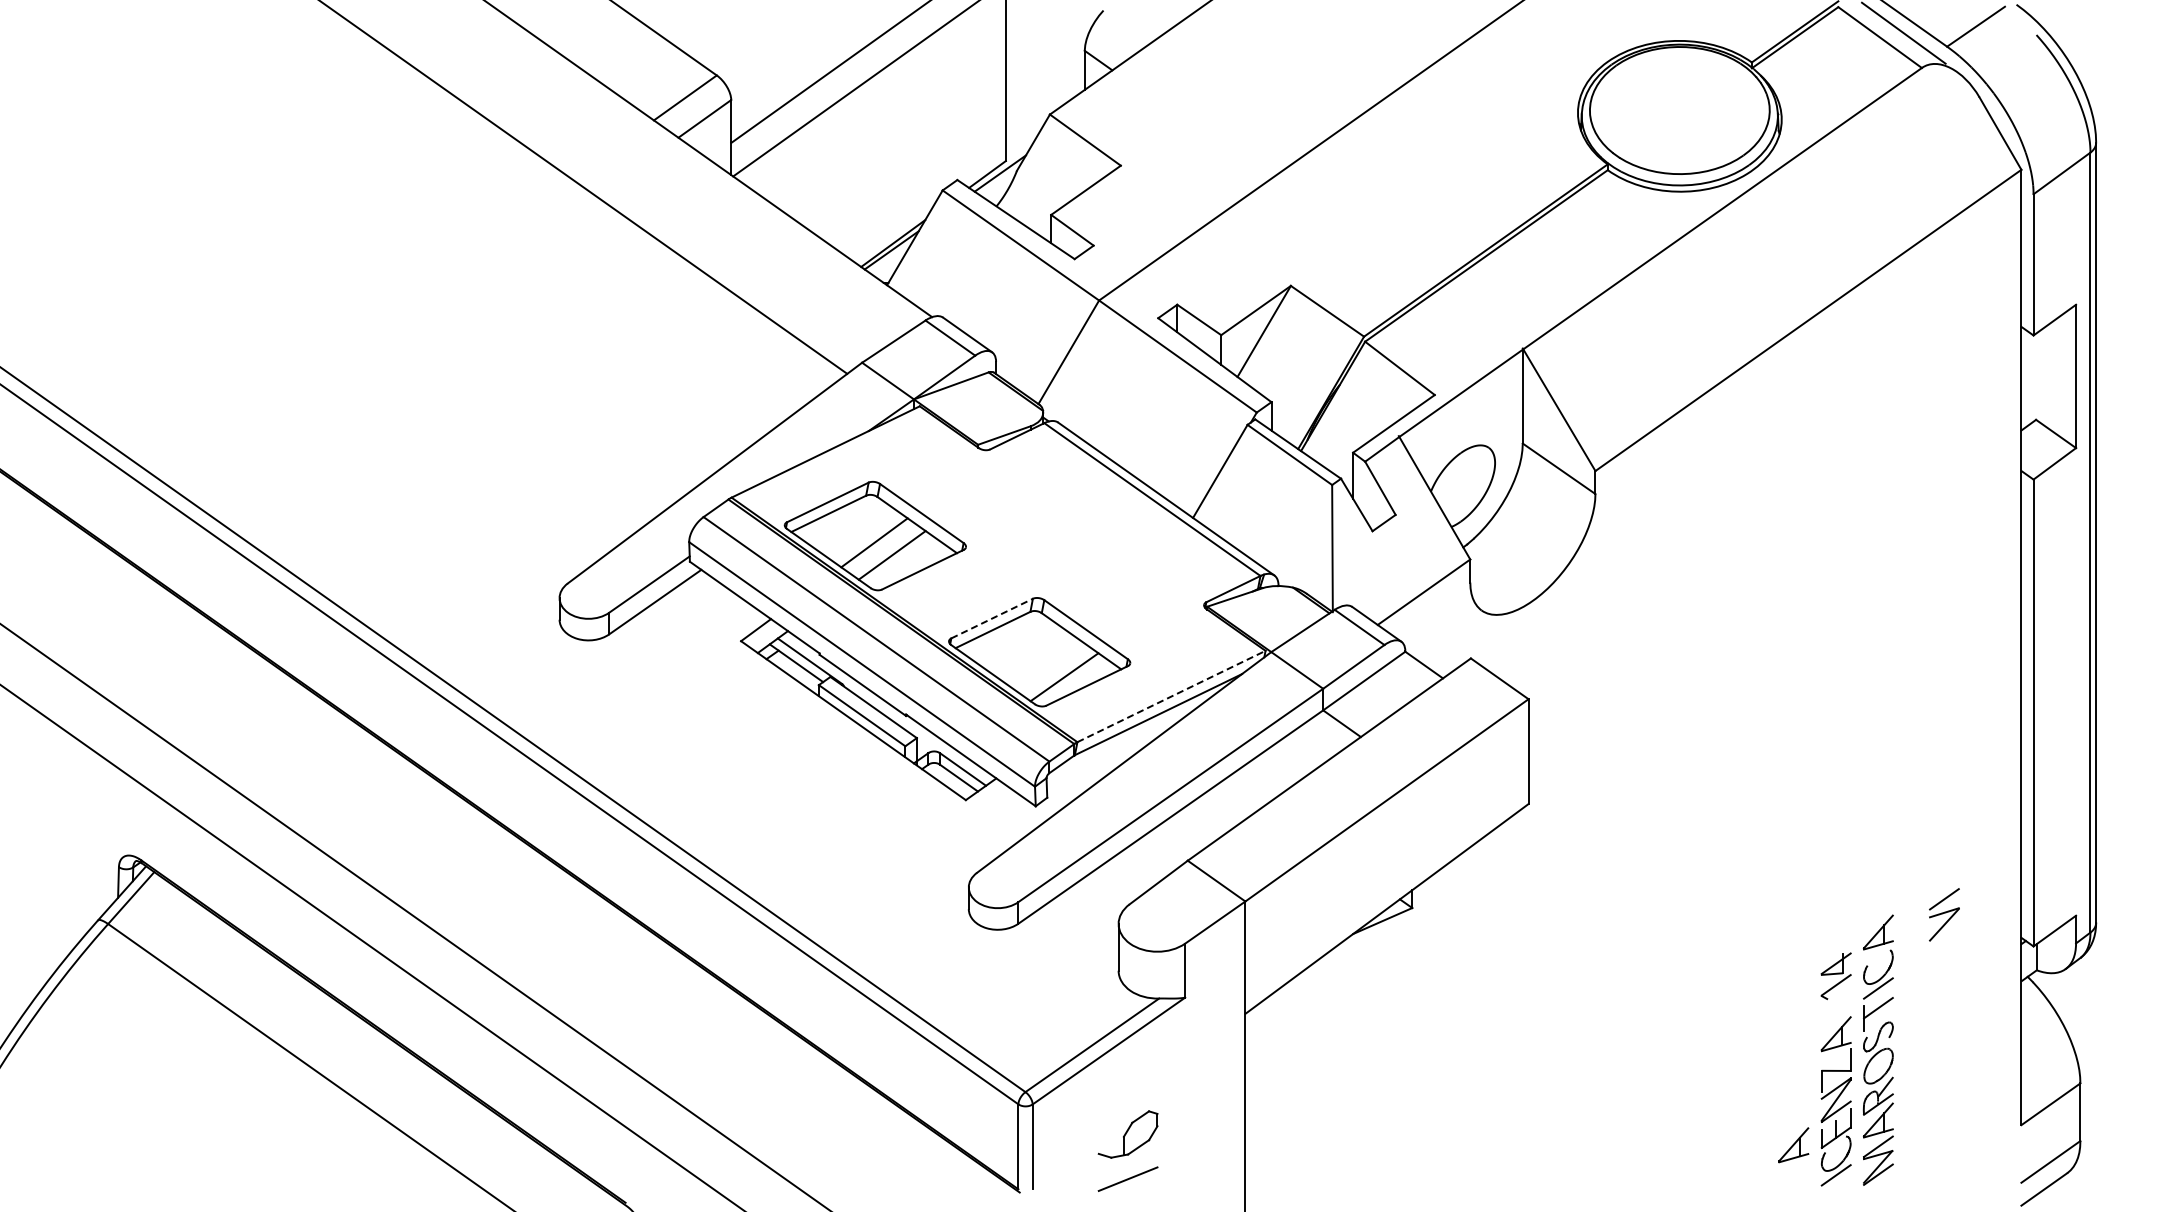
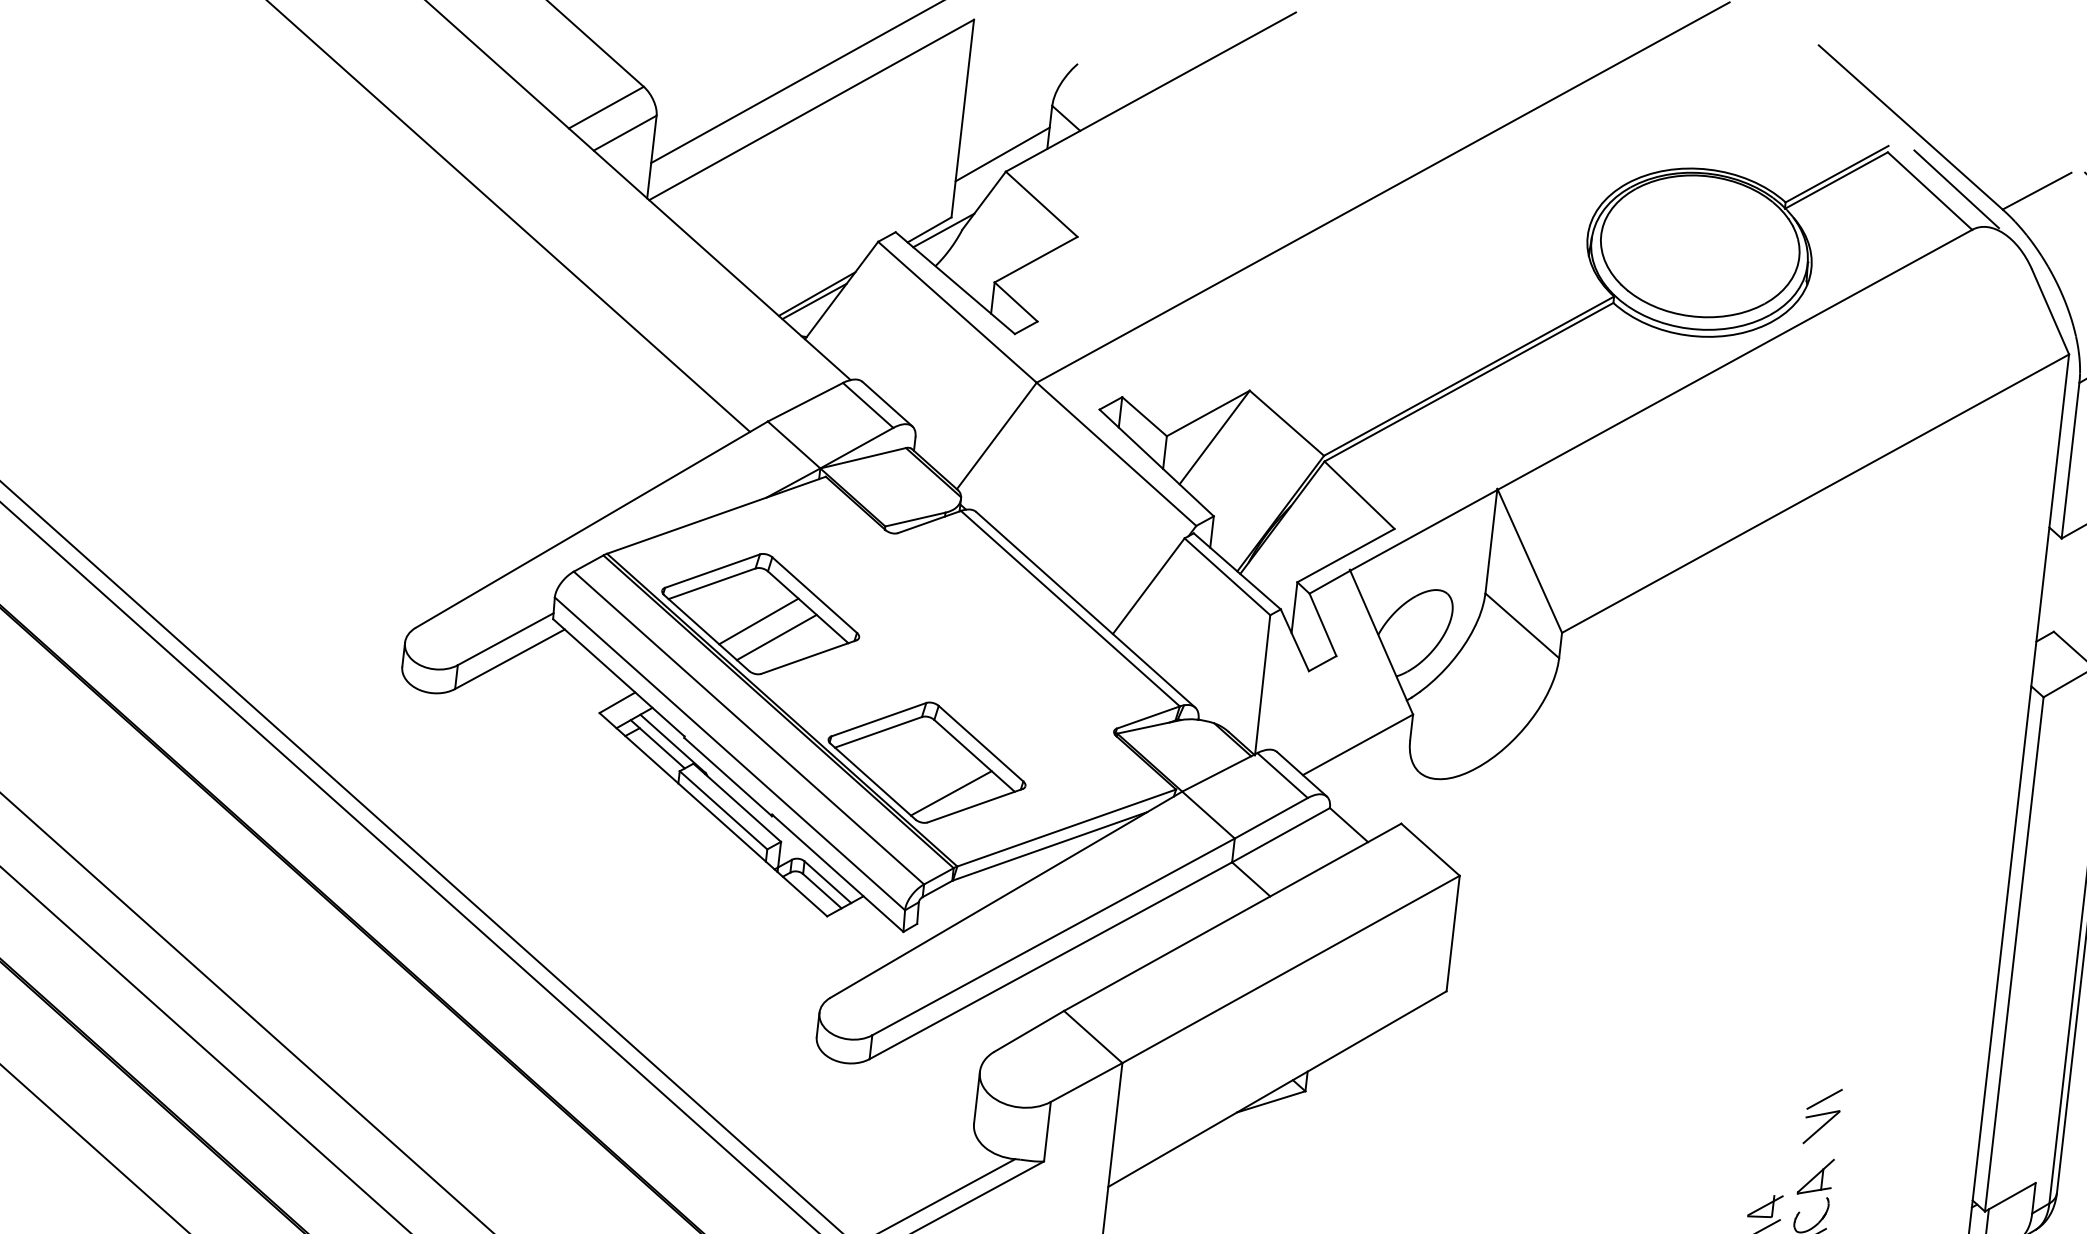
line: (1044, 99) -> (1001, 154), added
line: (992, 618) -> (879, 719), dashed -> solid
line: (1171, 696) -> (1066, 828), dashed -> solid
part: (1944, 914) -> (1822, 1116), moved

